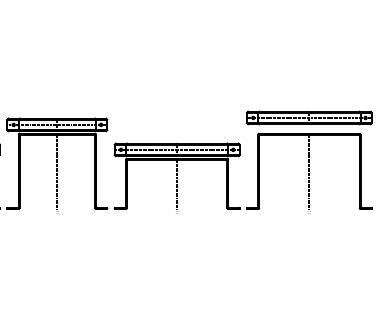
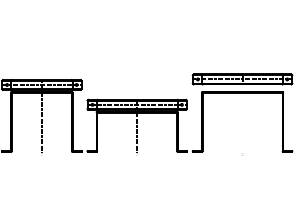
line: (309, 170) -> (242, 121), removed

